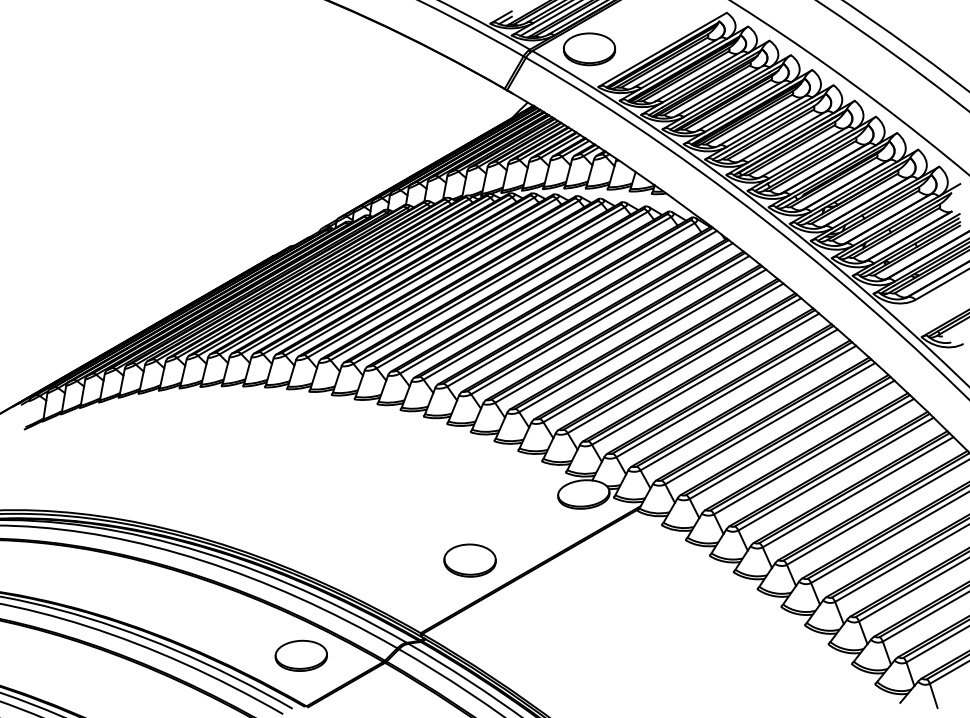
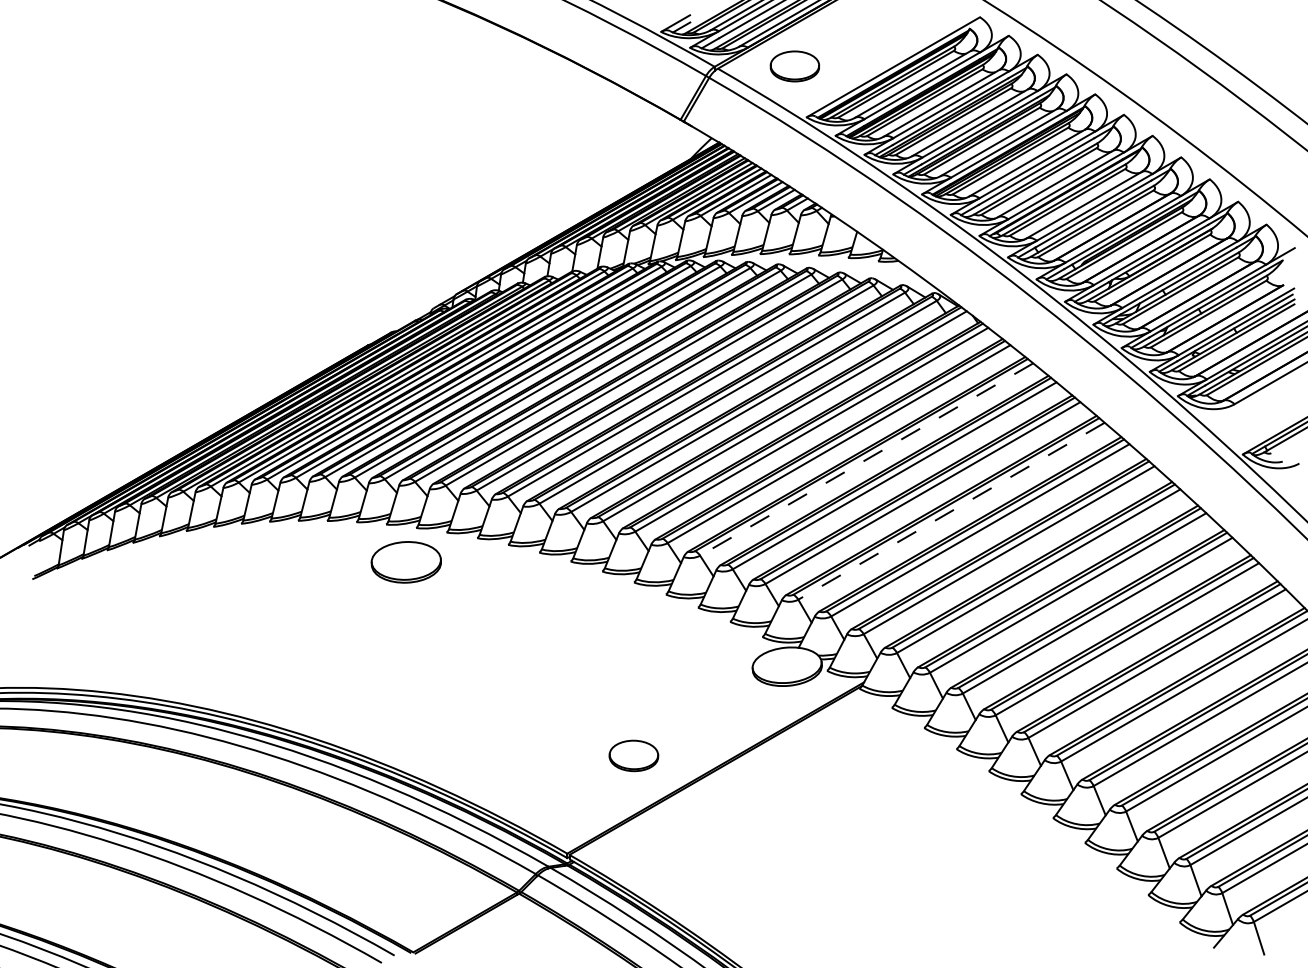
part: (589, 49) -> (794, 66), size x0.7
line: (642, 340) -> (866, 459), solid -> dashed
line: (705, 379) -> (951, 511), solid -> dashed
part: (469, 560) -> (633, 755), size x0.7
part: (300, 656) -> (405, 562), moved

